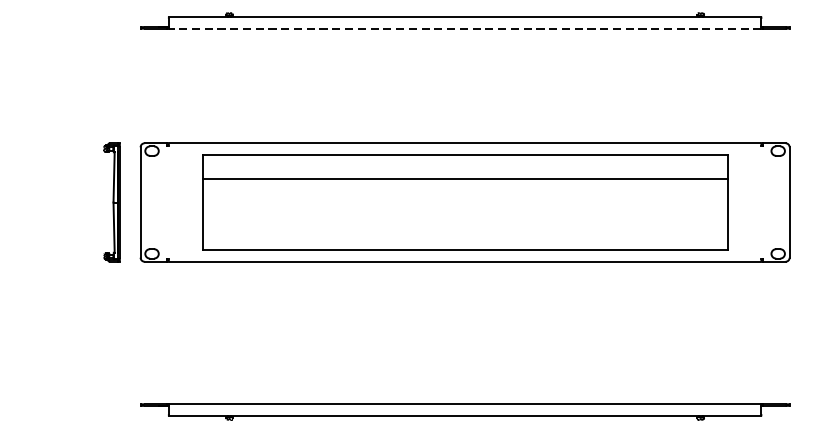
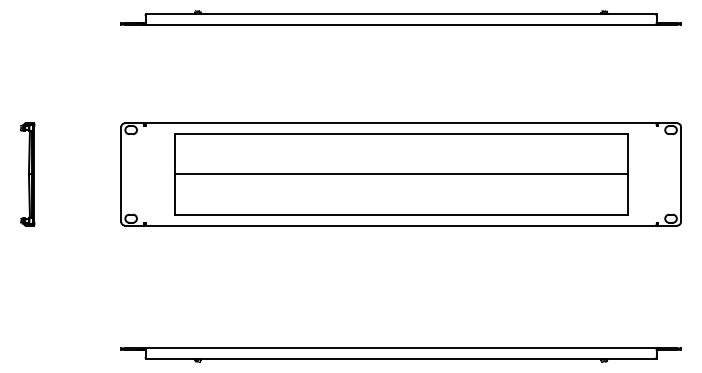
line: (464, 28) -> (400, 24), dashed -> solid
line: (464, 179) -> (400, 174), moved
part: (111, 202) -> (27, 174), moved

